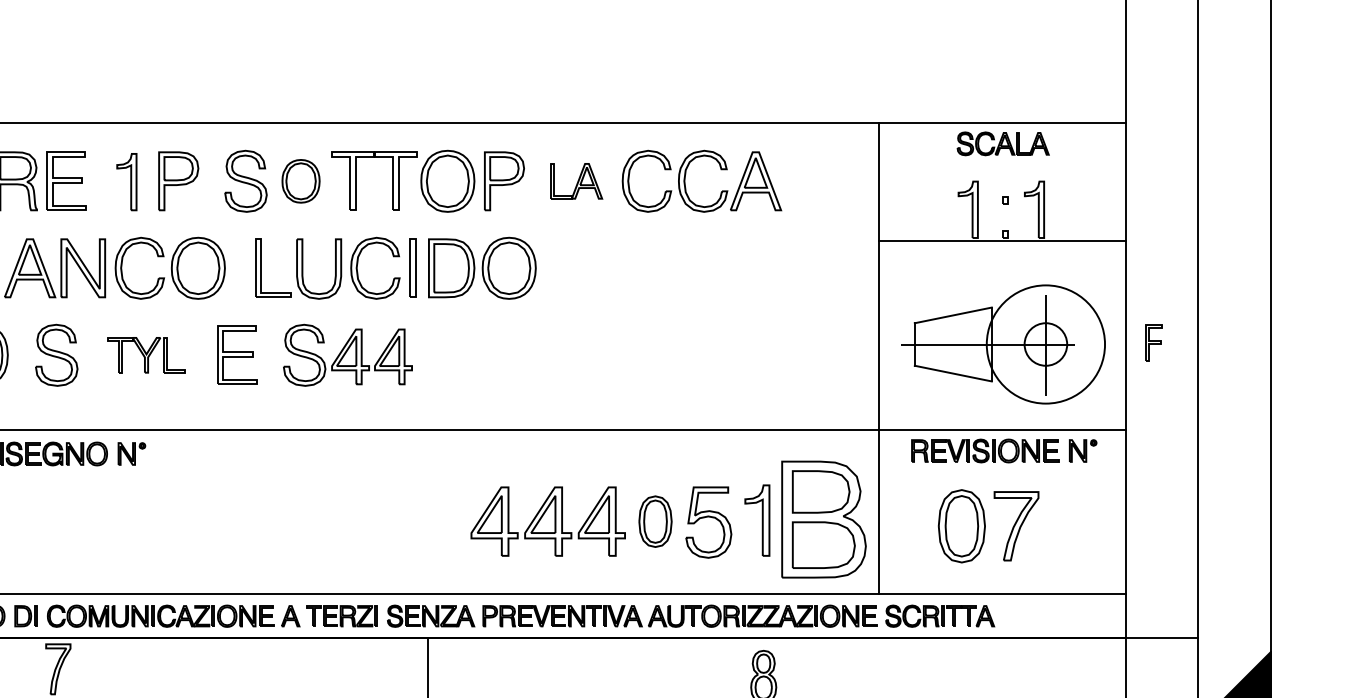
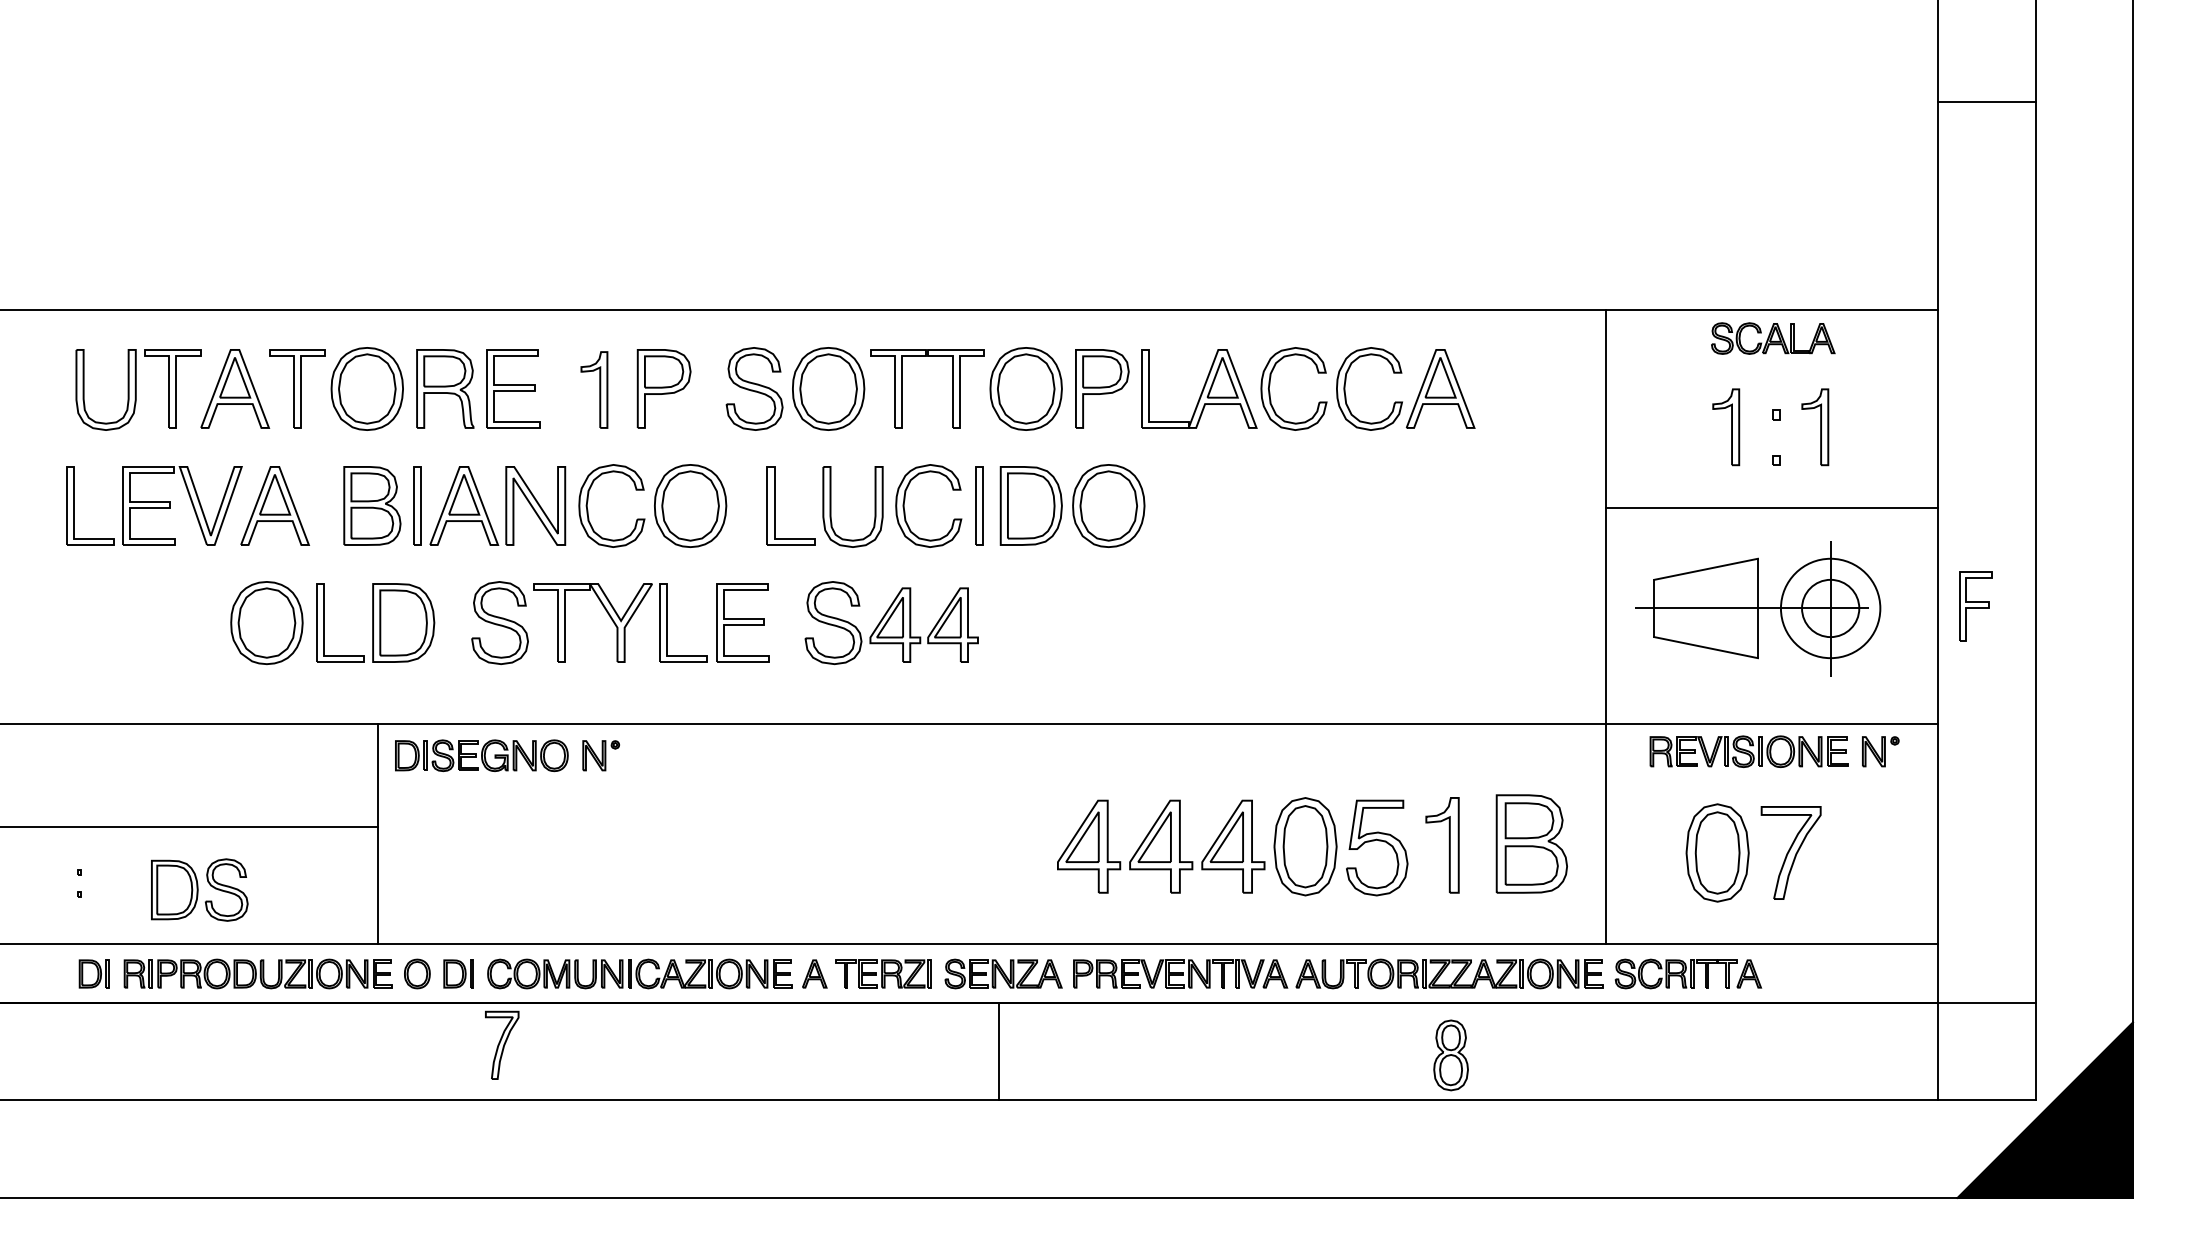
part: (300, 180) -> (828, 388), size x1.43
part: (576, 180) -> (1199, 388), size x1.67
line: (1001, 241) -> (1771, 507), moved
part: (1153, 343) -> (1975, 606), size x1.43
circle: (1045, 344) -> (1830, 608), size x0.62
part: (146, 354) -> (620, 622), size x1.67
part: (823, 519) -> (1531, 843), size x0.62
part: (655, 521) -> (1305, 846), size x1.43

